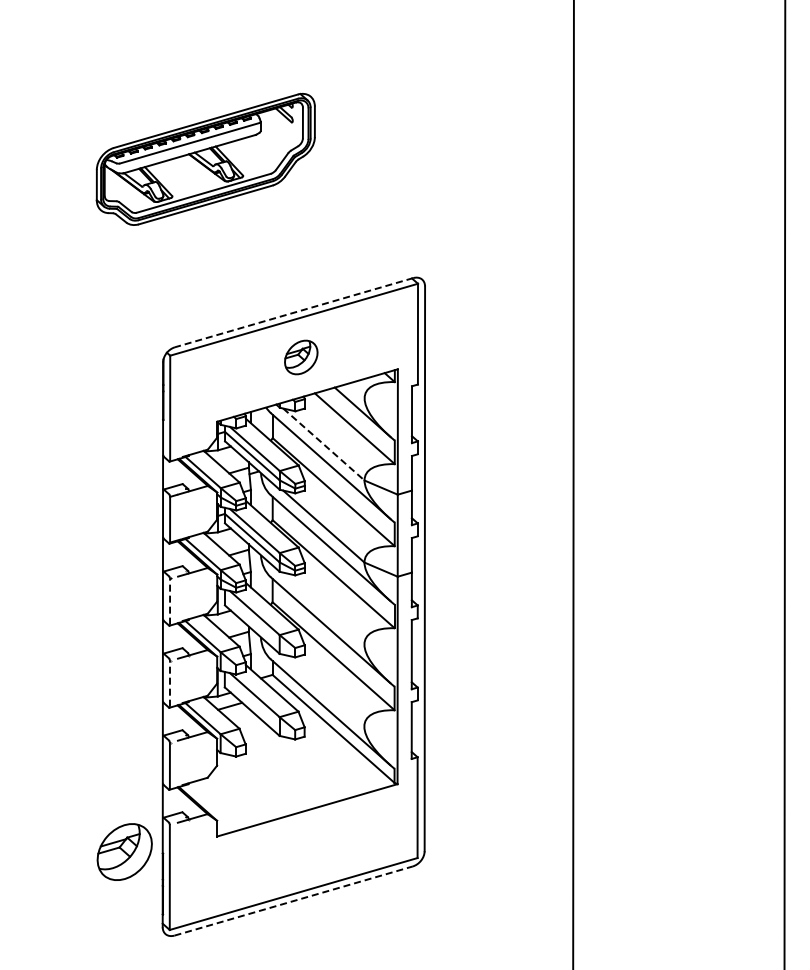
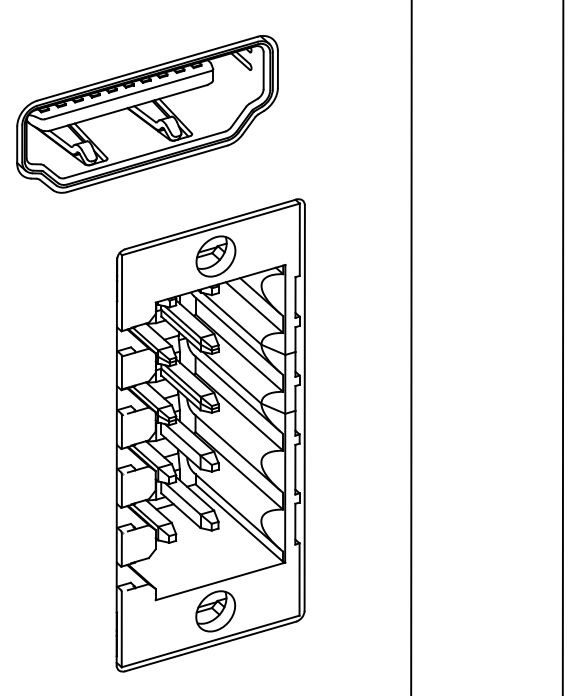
part: (205, 159) -> (147, 114), size x1.67
line: (293, 312) -> (210, 224), dashed -> solid
part: (301, 357) -> (216, 256), size x1.67
line: (324, 444) -> (232, 318), dashed -> solid
line: (170, 601) -> (122, 431), dashed -> solid
line: (169, 683) -> (121, 490), dashed -> solid
part: (124, 851) -> (215, 610), moved
line: (294, 900) -> (211, 646), dashed -> solid

